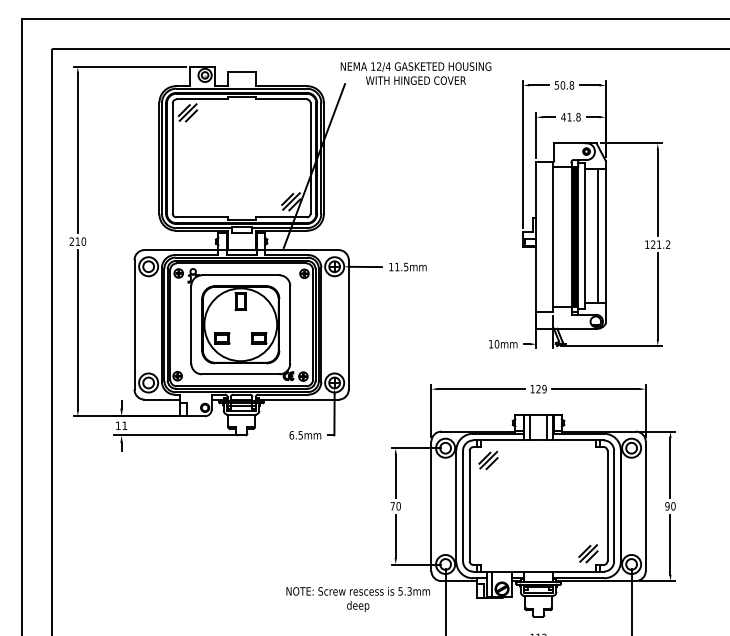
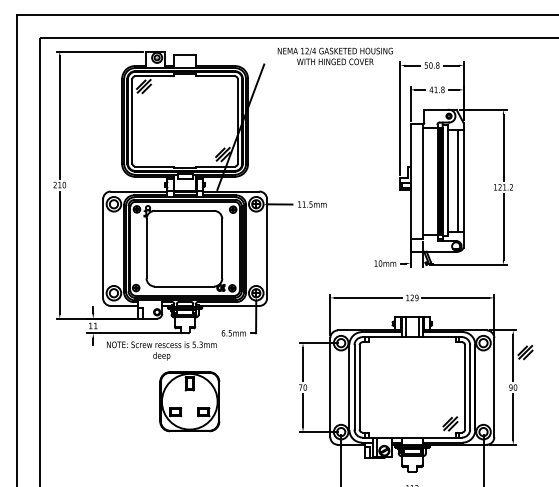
text: (415, 73) -> (334, 56), moved
part: (240, 324) -> (189, 401), moved
part: (488, 460) -> (525, 352), moved
text: (357, 598) -> (161, 350), moved

